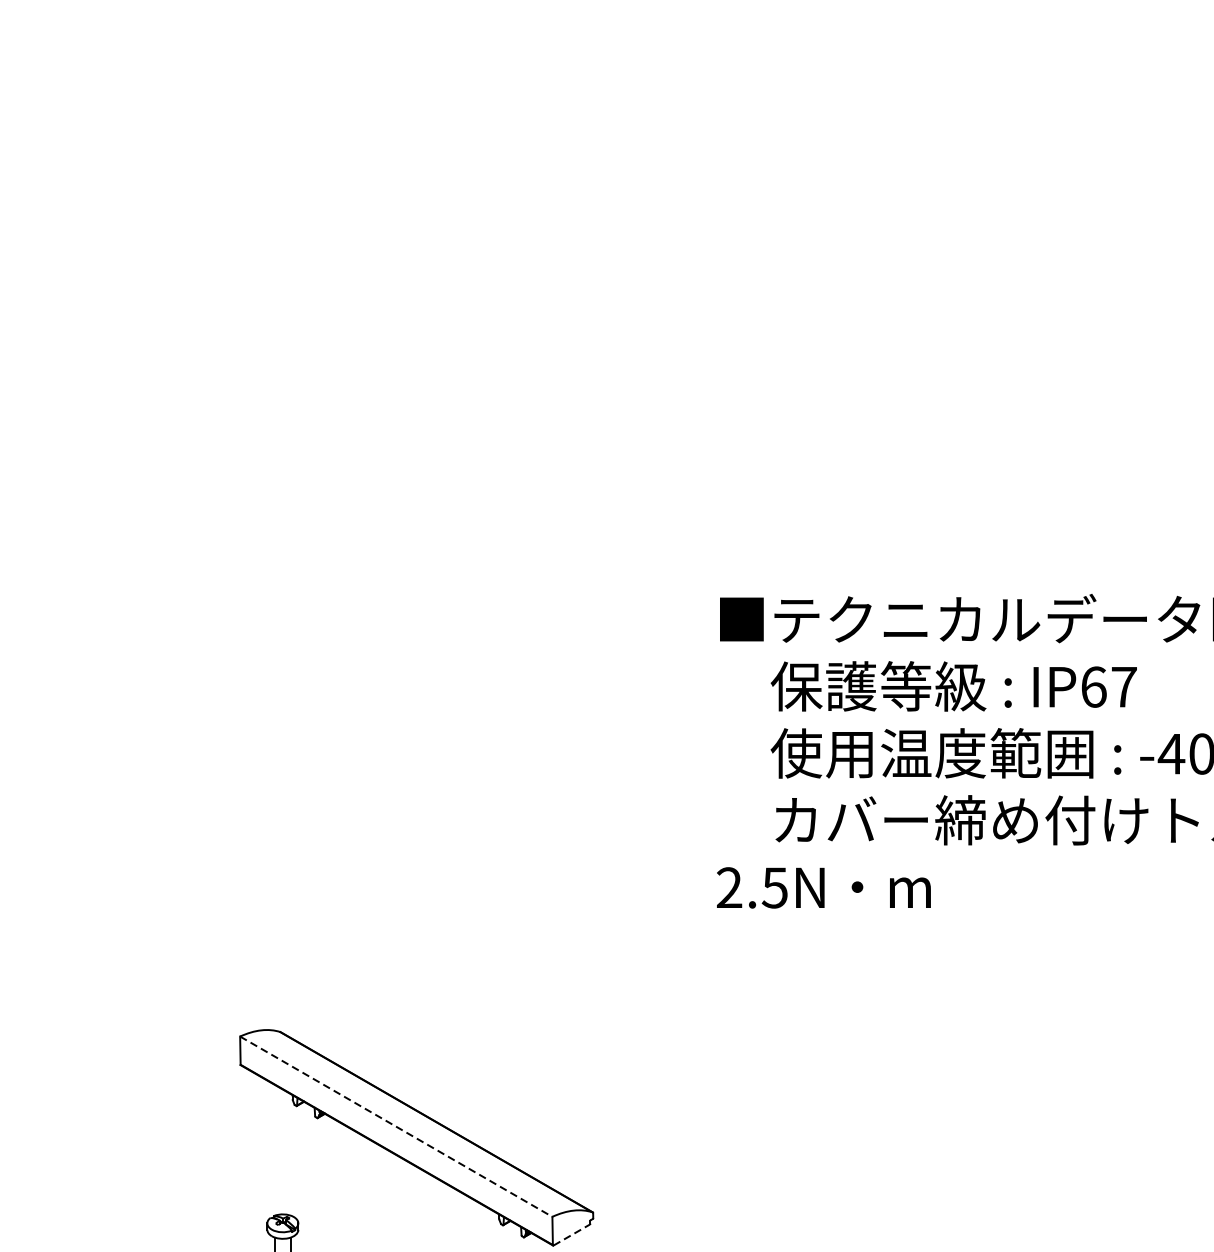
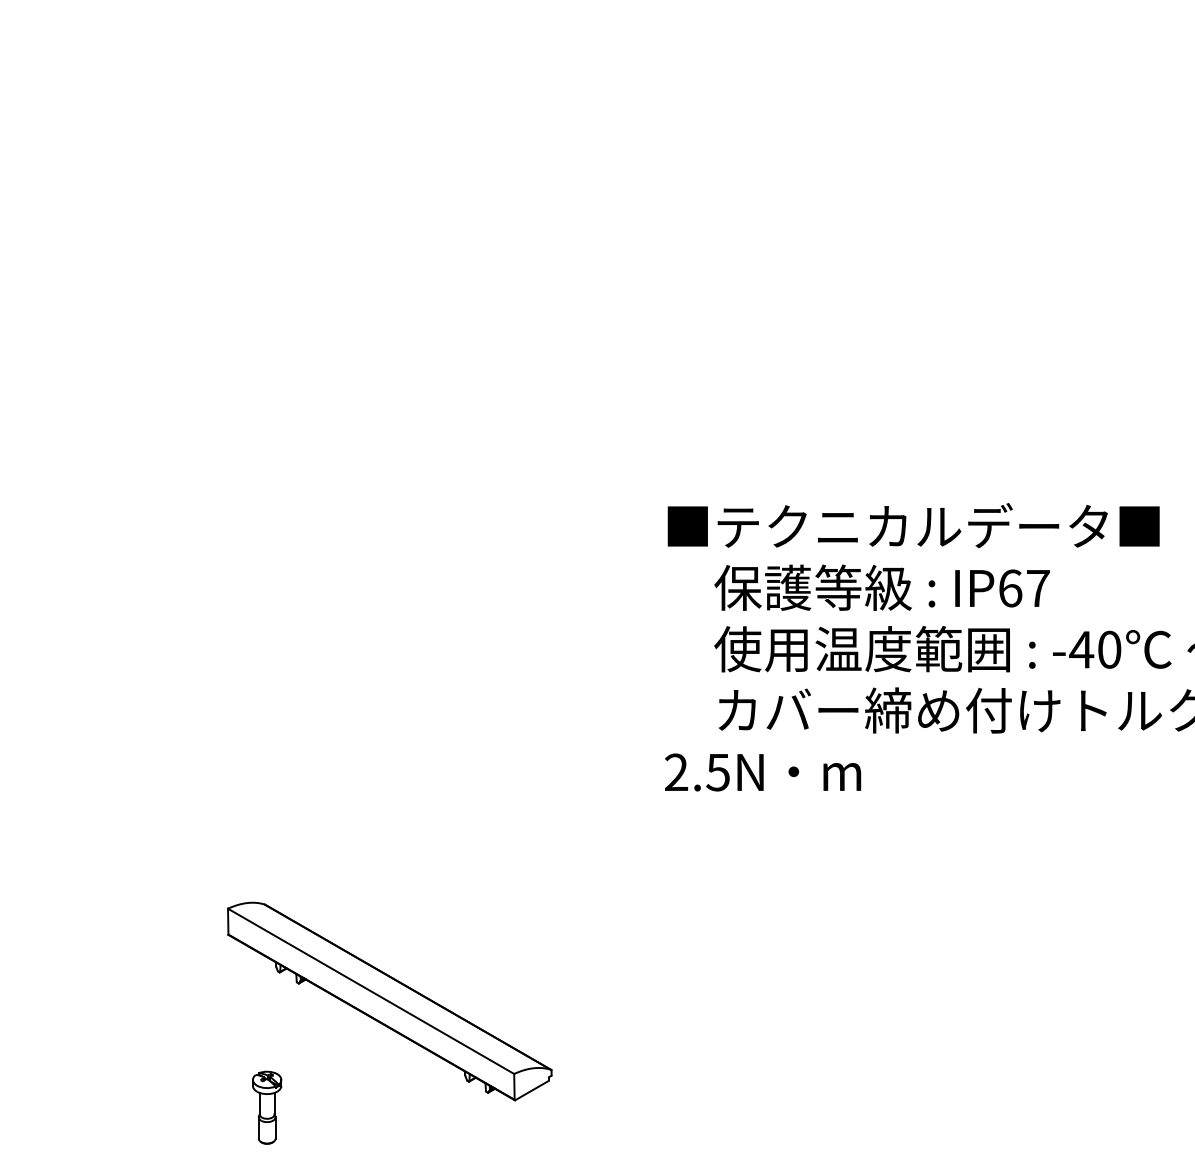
line: (396, 1126) -> (371, 991), dashed -> solid
line: (572, 1234) -> (532, 1090), dashed -> solid

